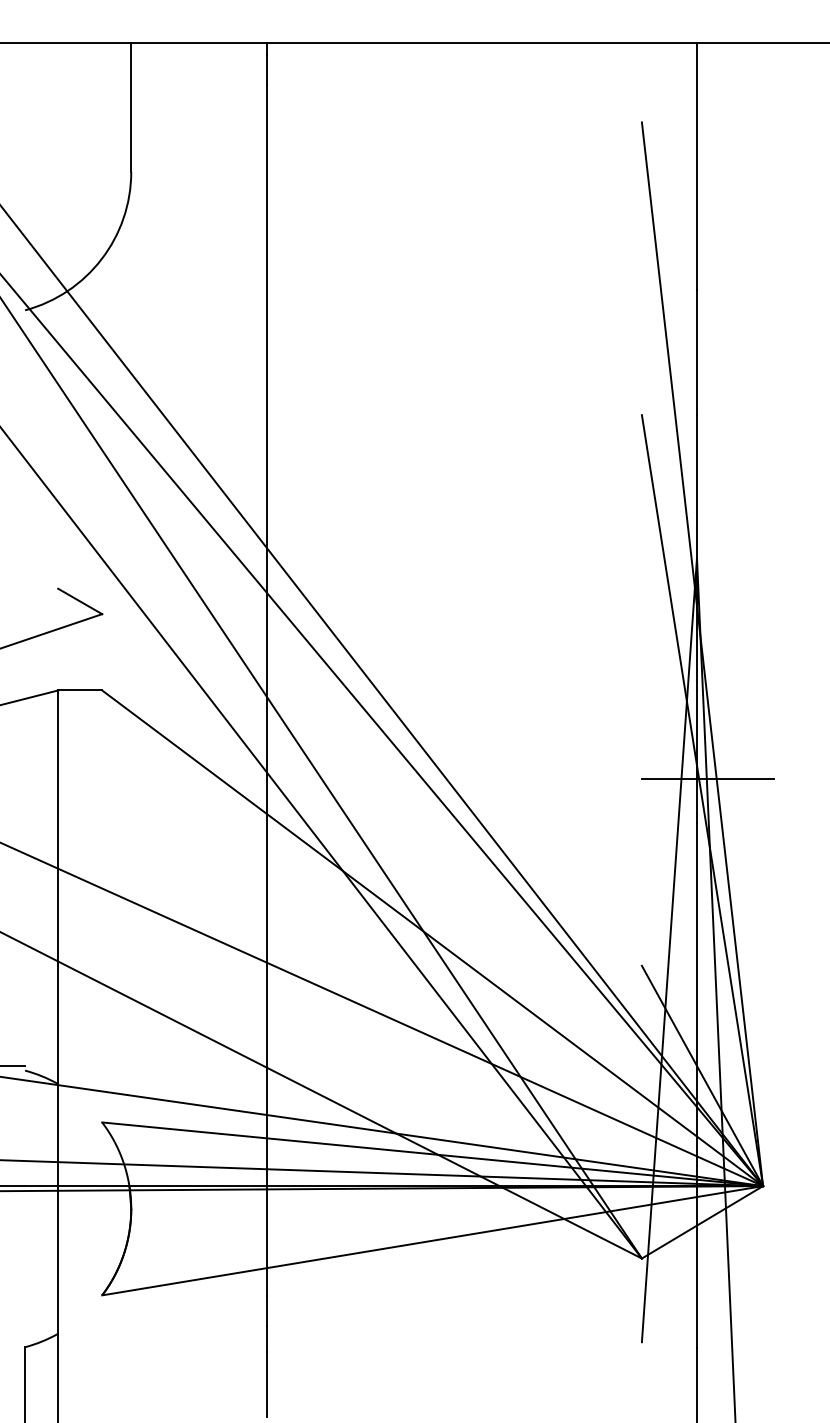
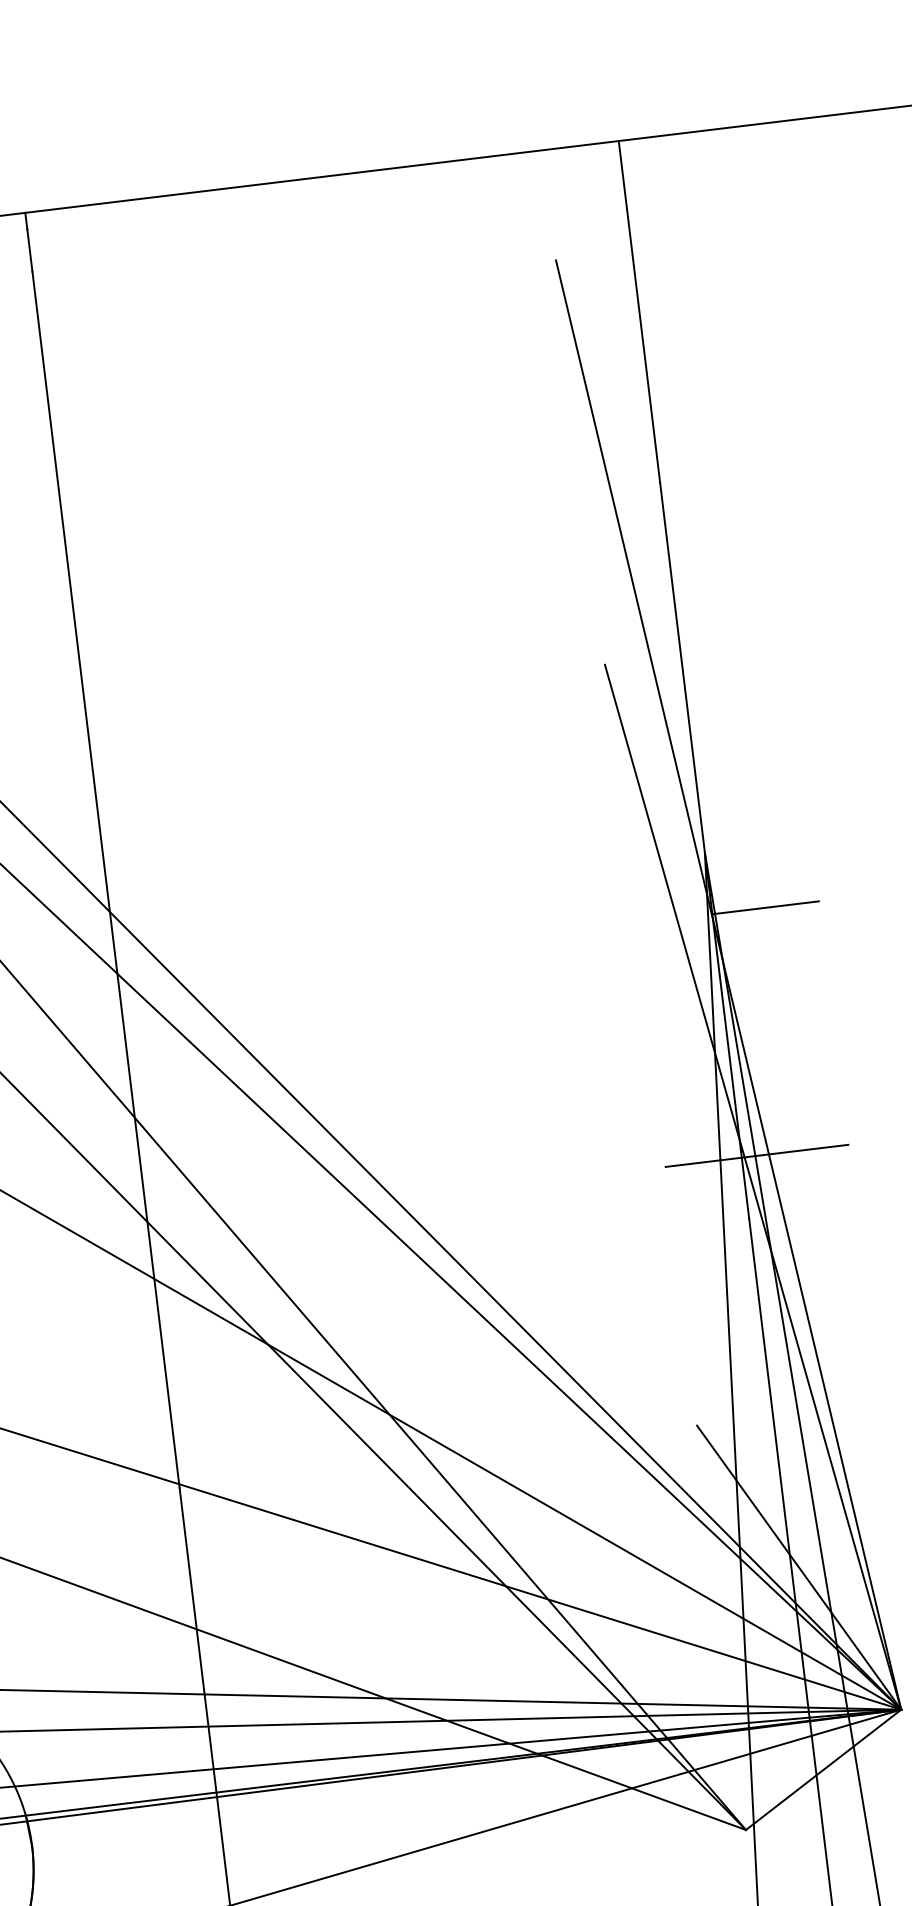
line: (735, 602) -> (765, 908), added

